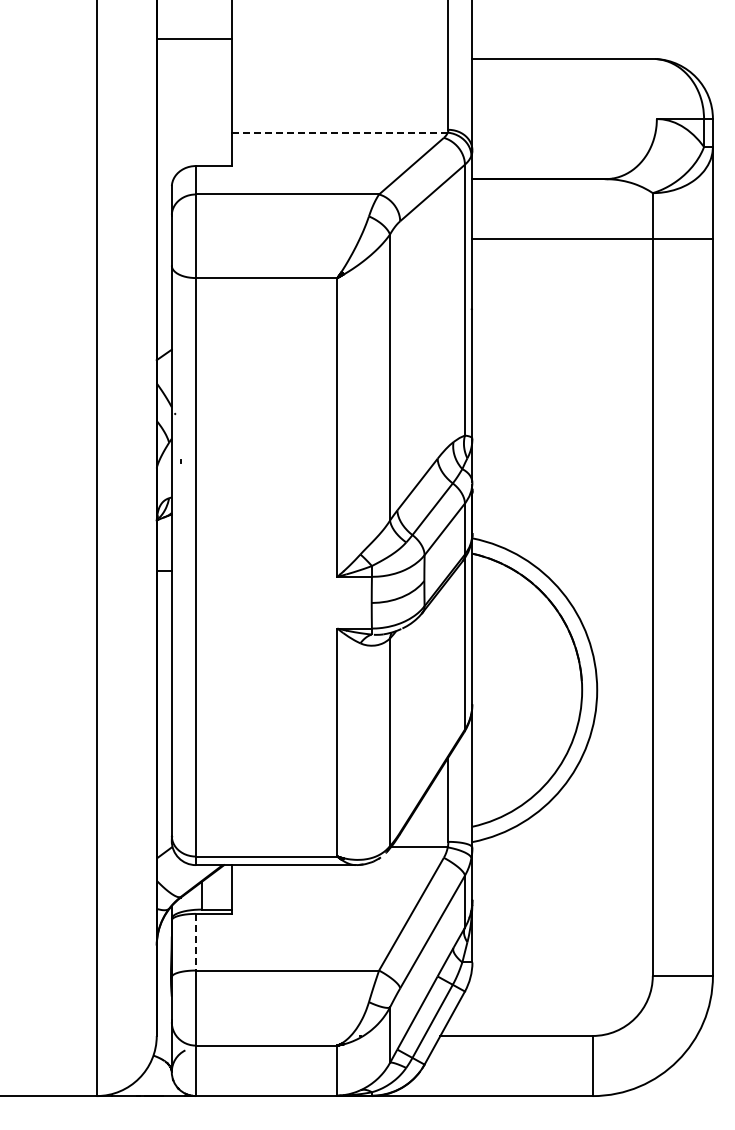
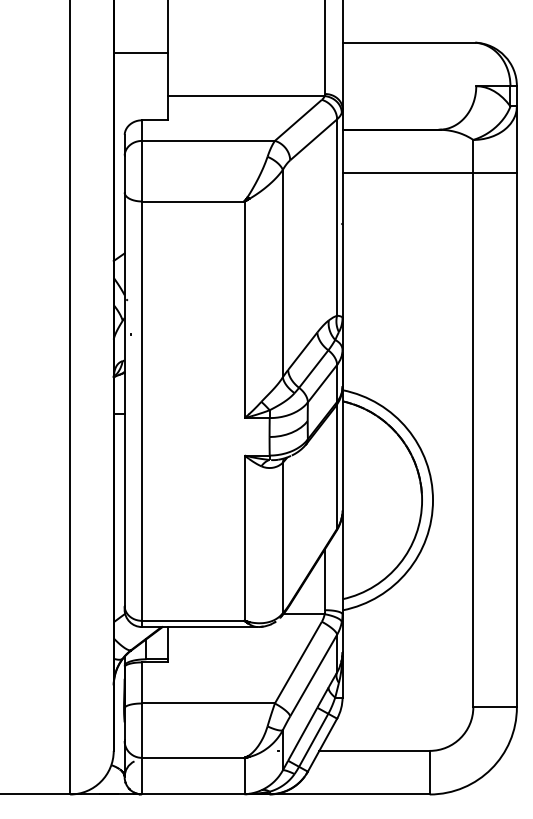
line: (193, 38) -> (140, 52), moved
line: (339, 132) -> (246, 95), dashed -> solid
line: (195, 942) -> (141, 683), dashed -> solid

